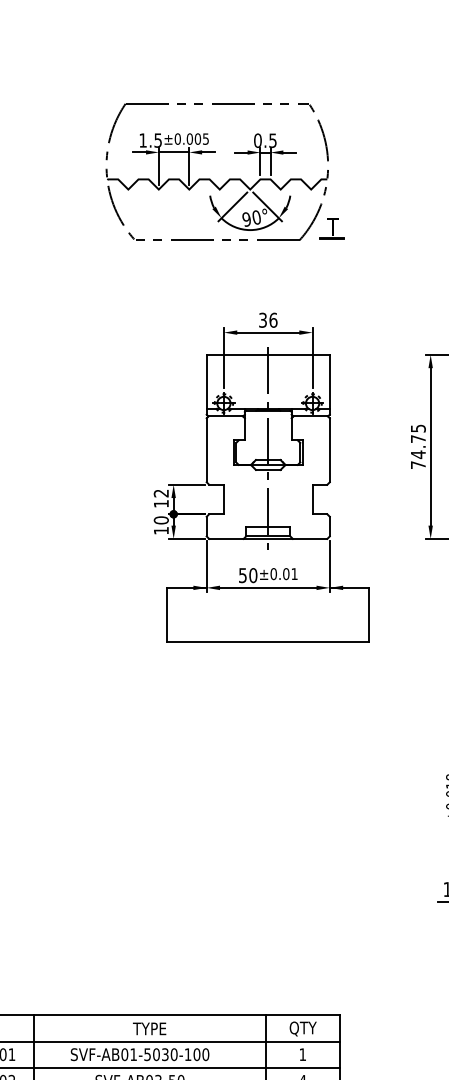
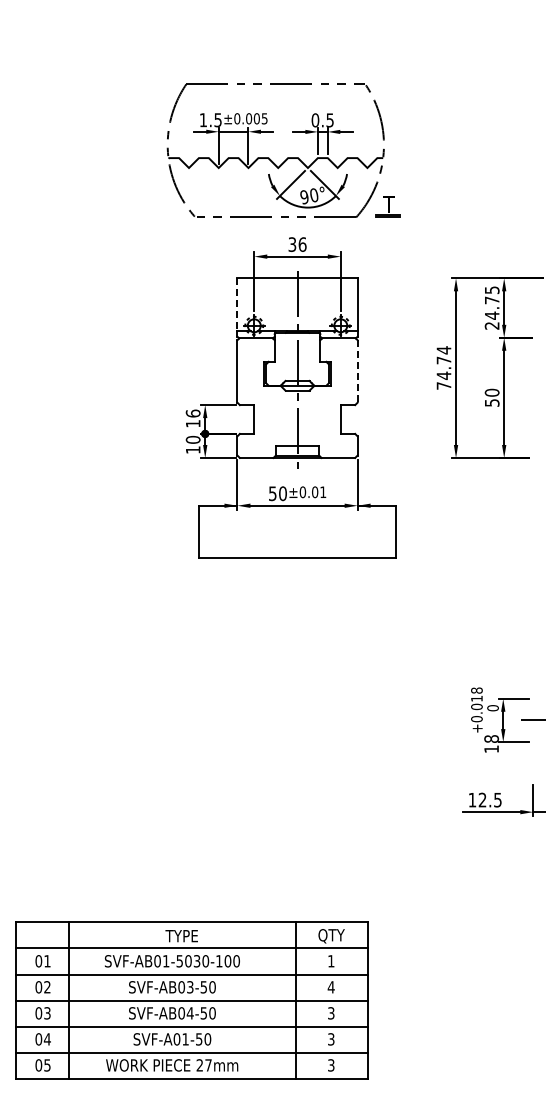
part: (229, 178) -> (287, 157), moved
line: (206, 382) -> (237, 305), solid -> dashed
text: (417, 428) -> (443, 350), 74.75 -> 74.74
line: (329, 450) -> (357, 371), solid -> dashed
text: (160, 493) -> (192, 413), 12 -> 16

